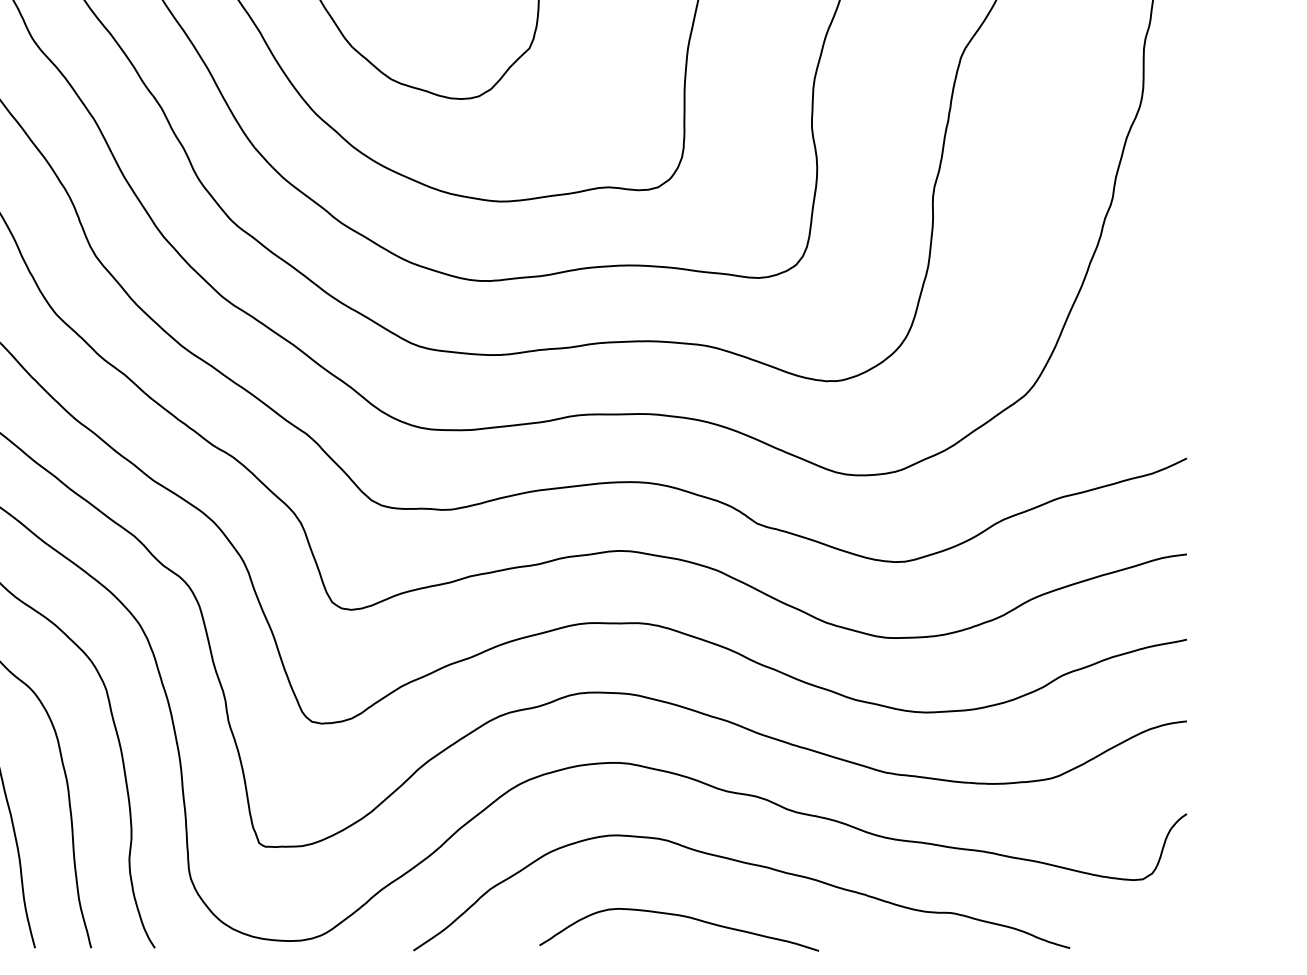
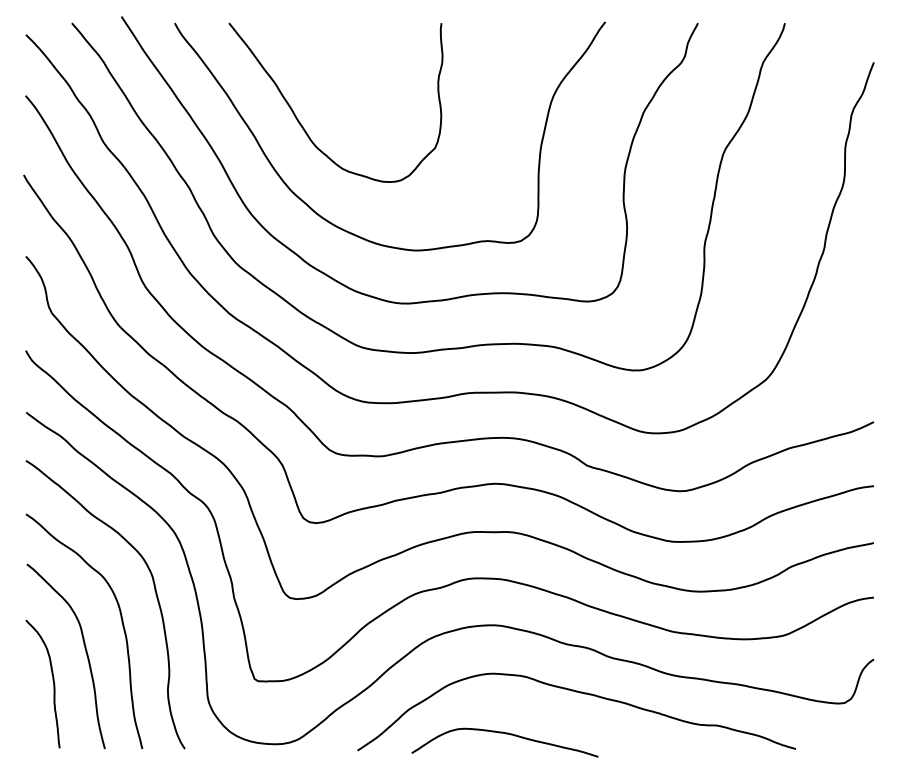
curve: (679, 917) -> (505, 734), moved

